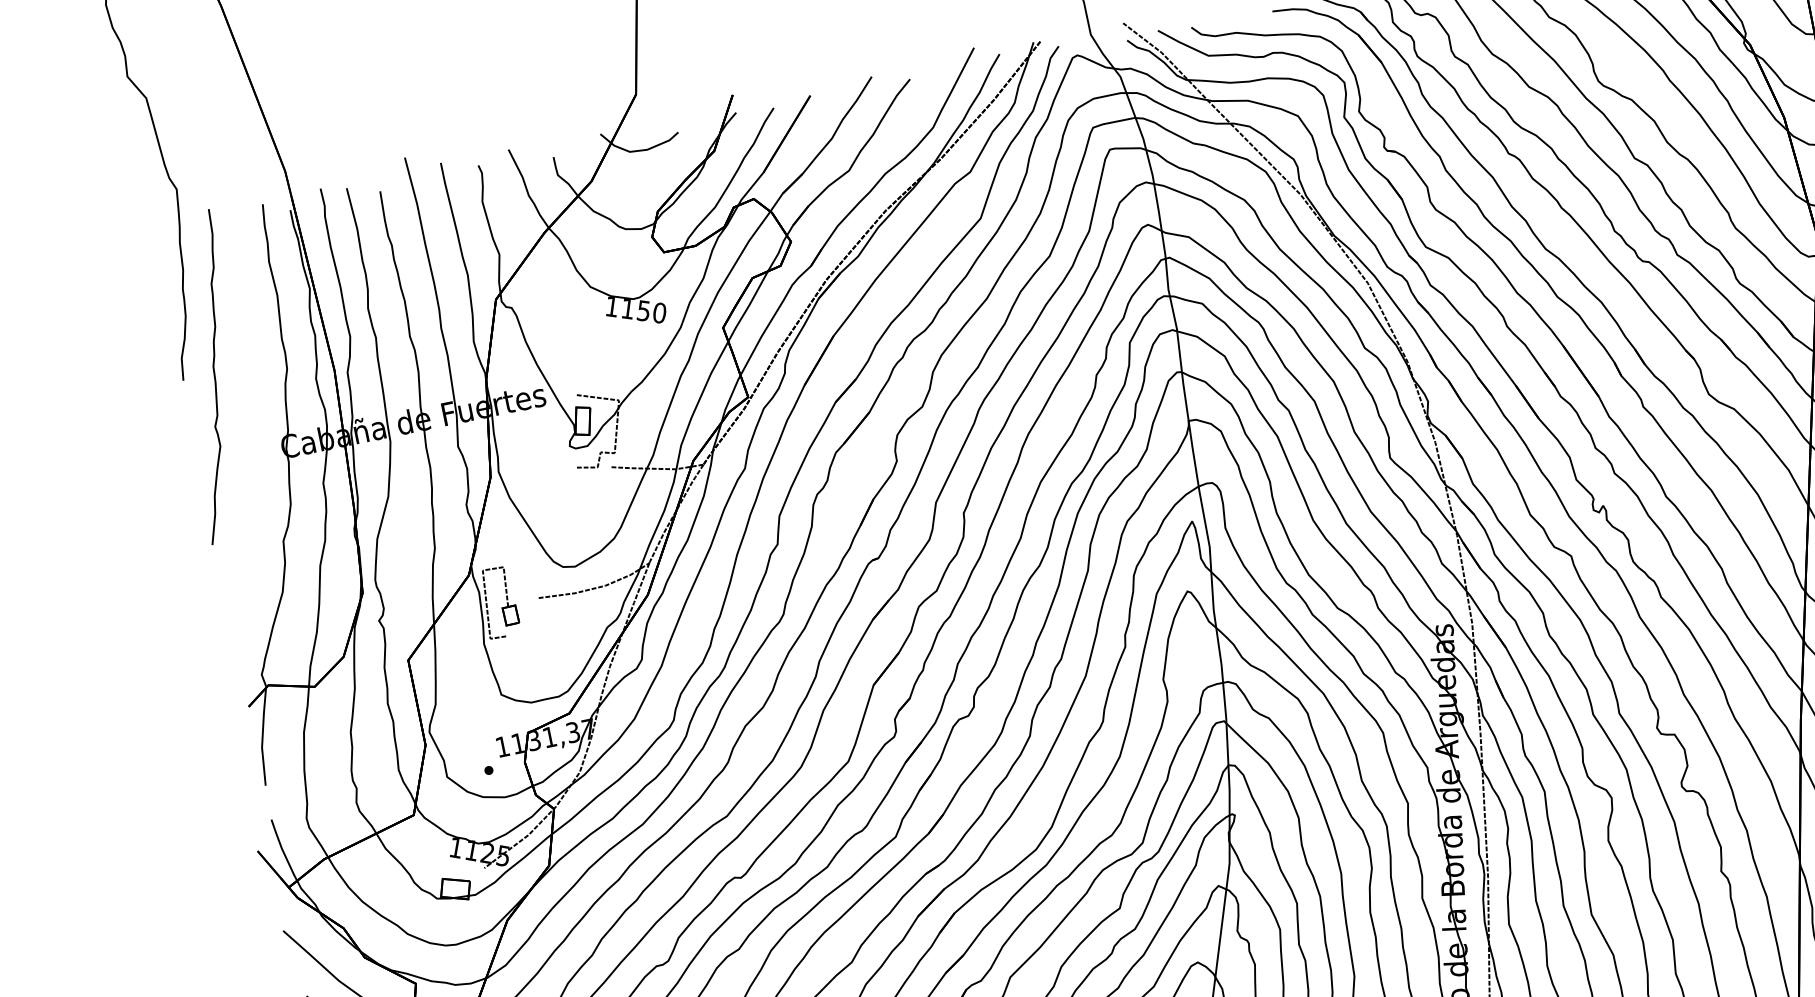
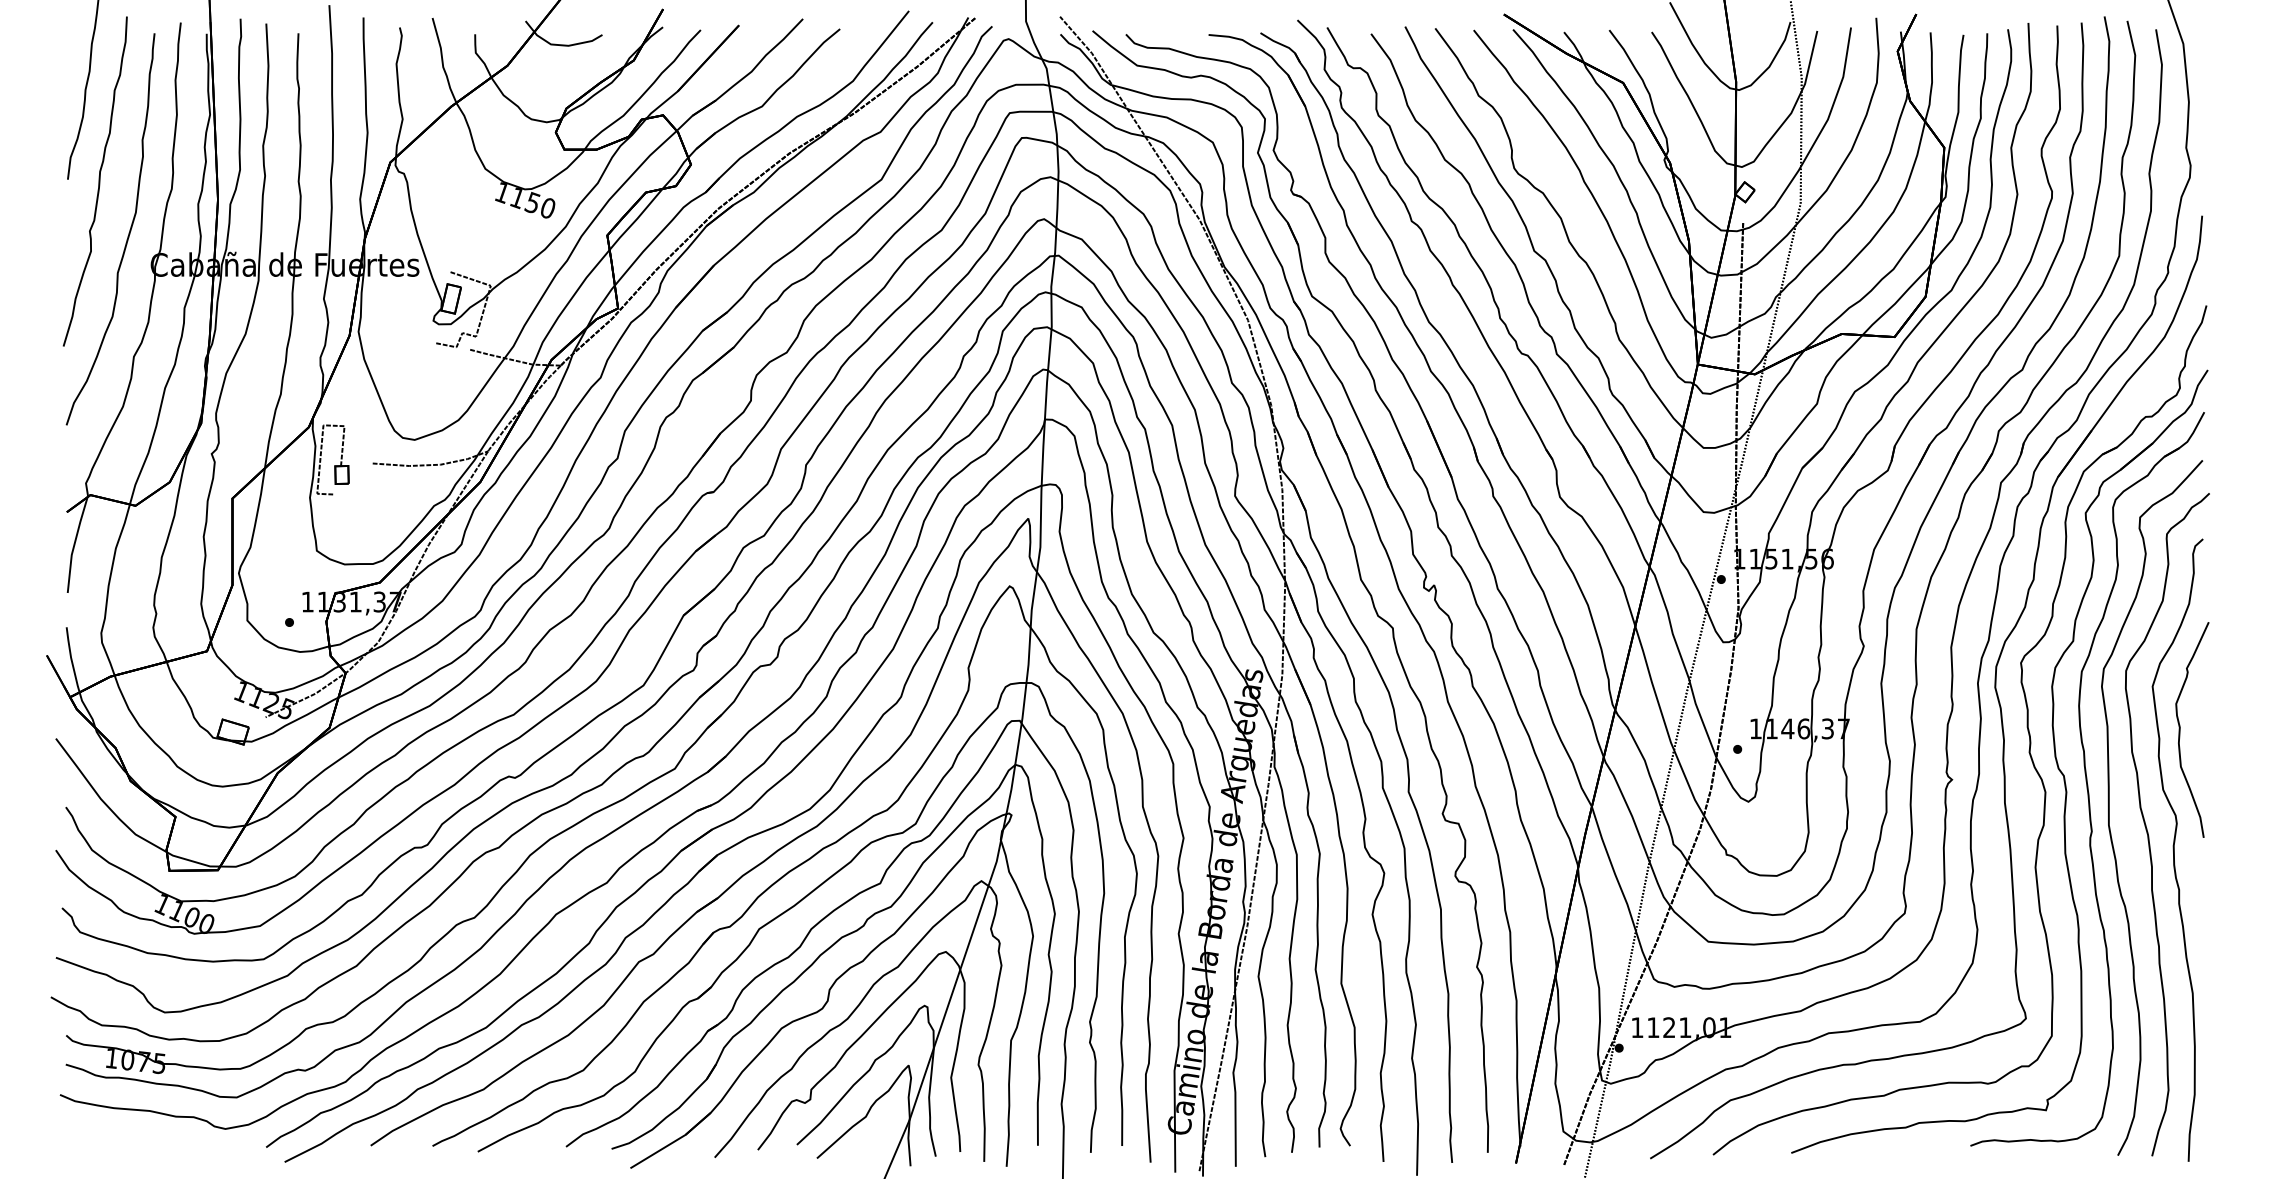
curve: (253, 420) -> (128, 232), added

